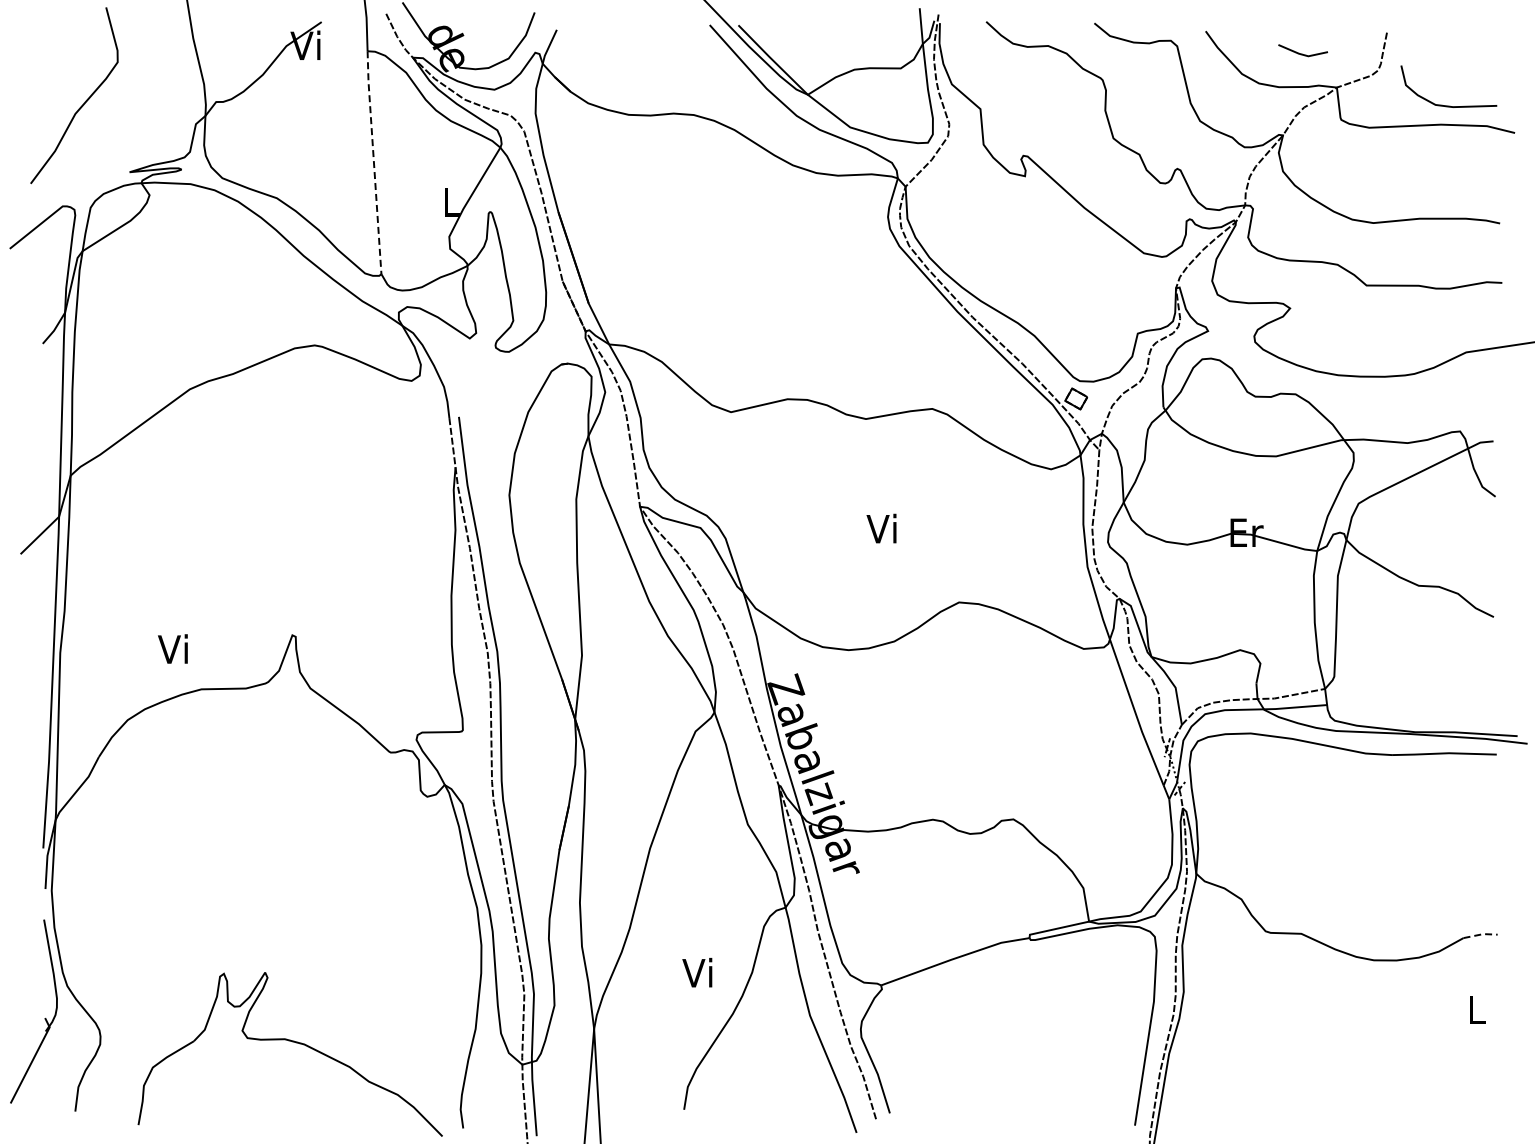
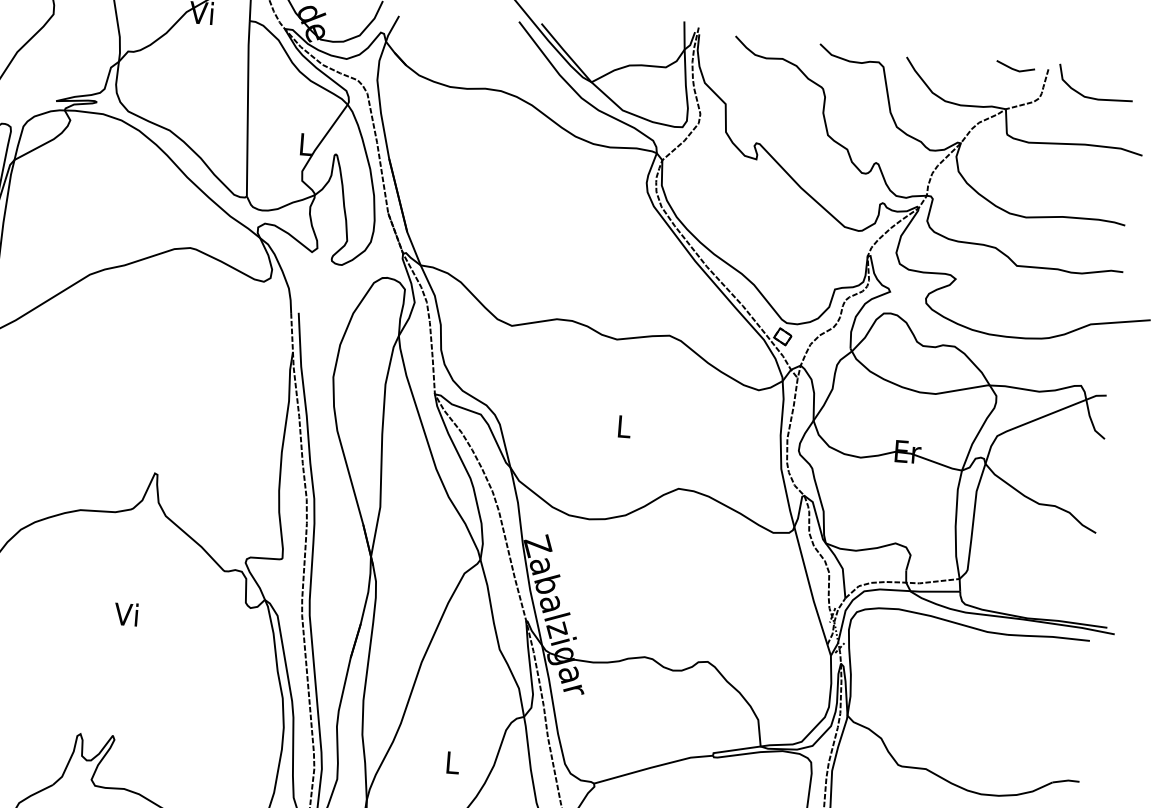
line: (1302, 53) -> (1015, 68), moved
curve: (1442, 104) -> (1090, 96), moved
line: (373, 162) -> (247, 108), dashed -> solid
text: (881, 528) -> (622, 426), Vi -> L
text: (172, 648) -> (125, 613), moved
line: (1481, 934) -> (1066, 780), dashed -> solid
text: (697, 972) -> (451, 762), Vi -> L

